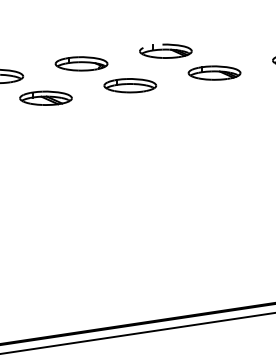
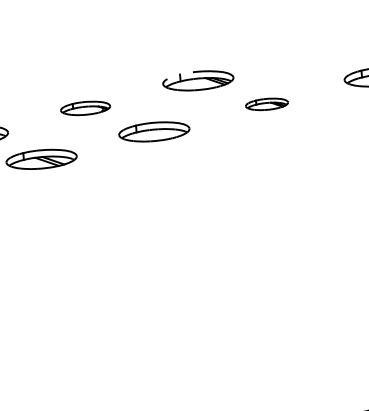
part: (81, 63) -> (85, 107), size x0.7
part: (214, 72) -> (266, 103), size x0.6

